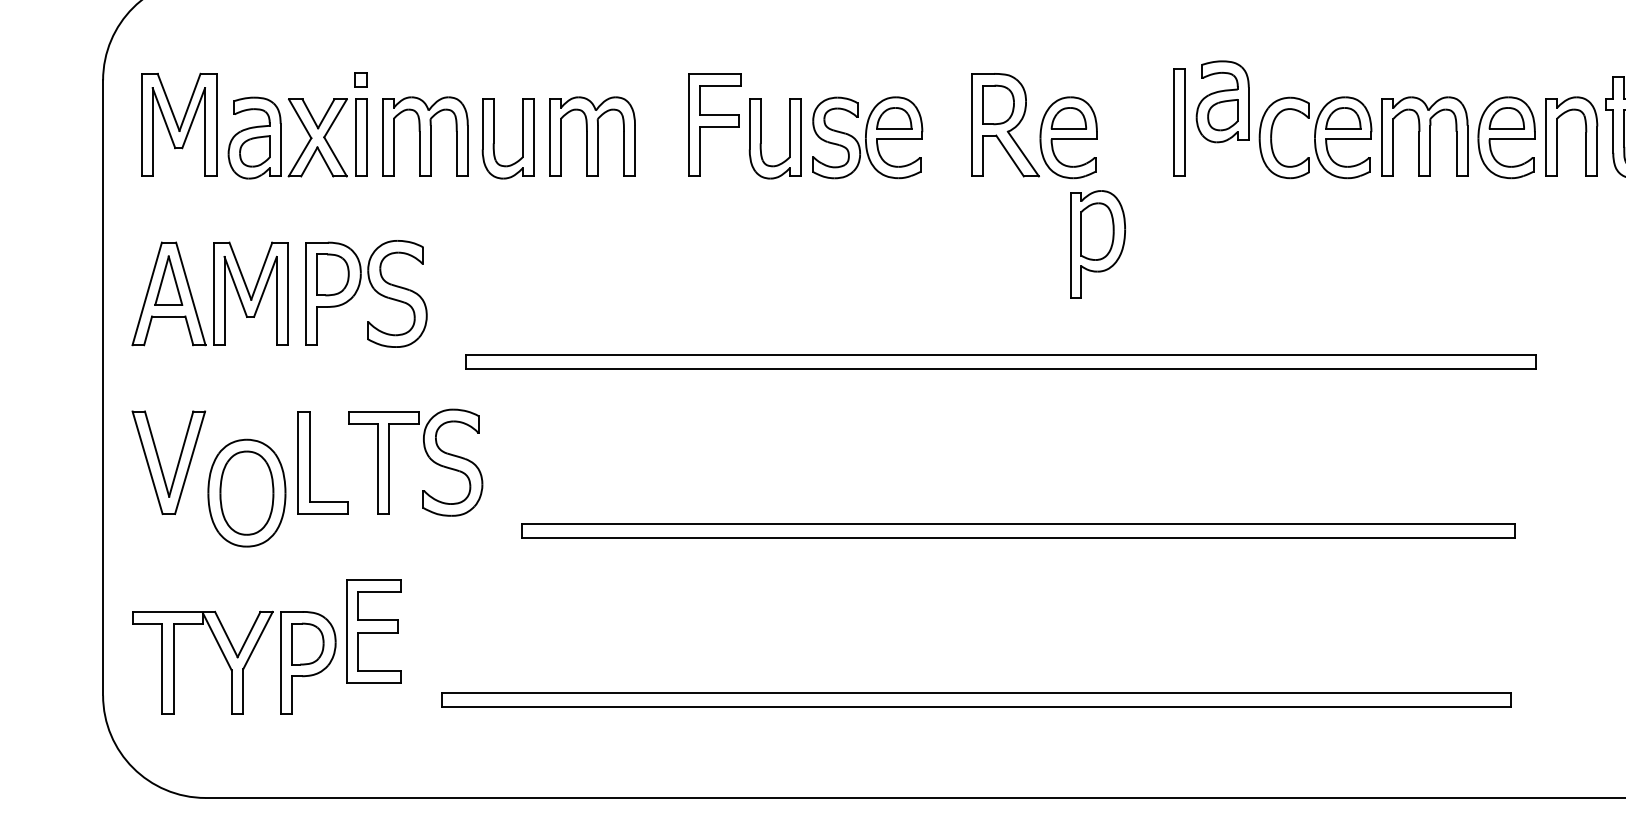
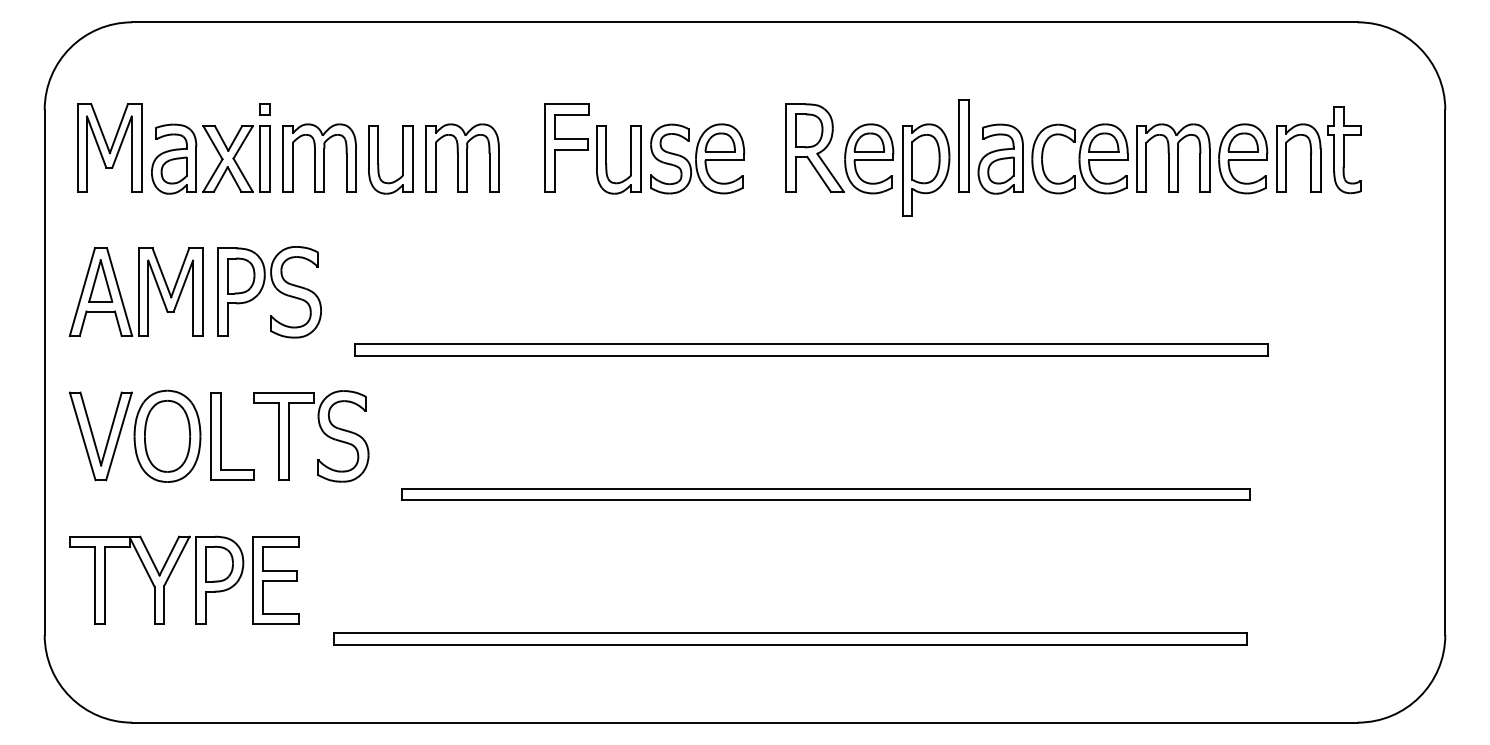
part: (1222, 100) -> (1000, 158), moved
part: (1098, 243) -> (926, 169), moved
part: (246, 492) -> (167, 435), moved
part: (234, 661) -> (156, 579), moved

